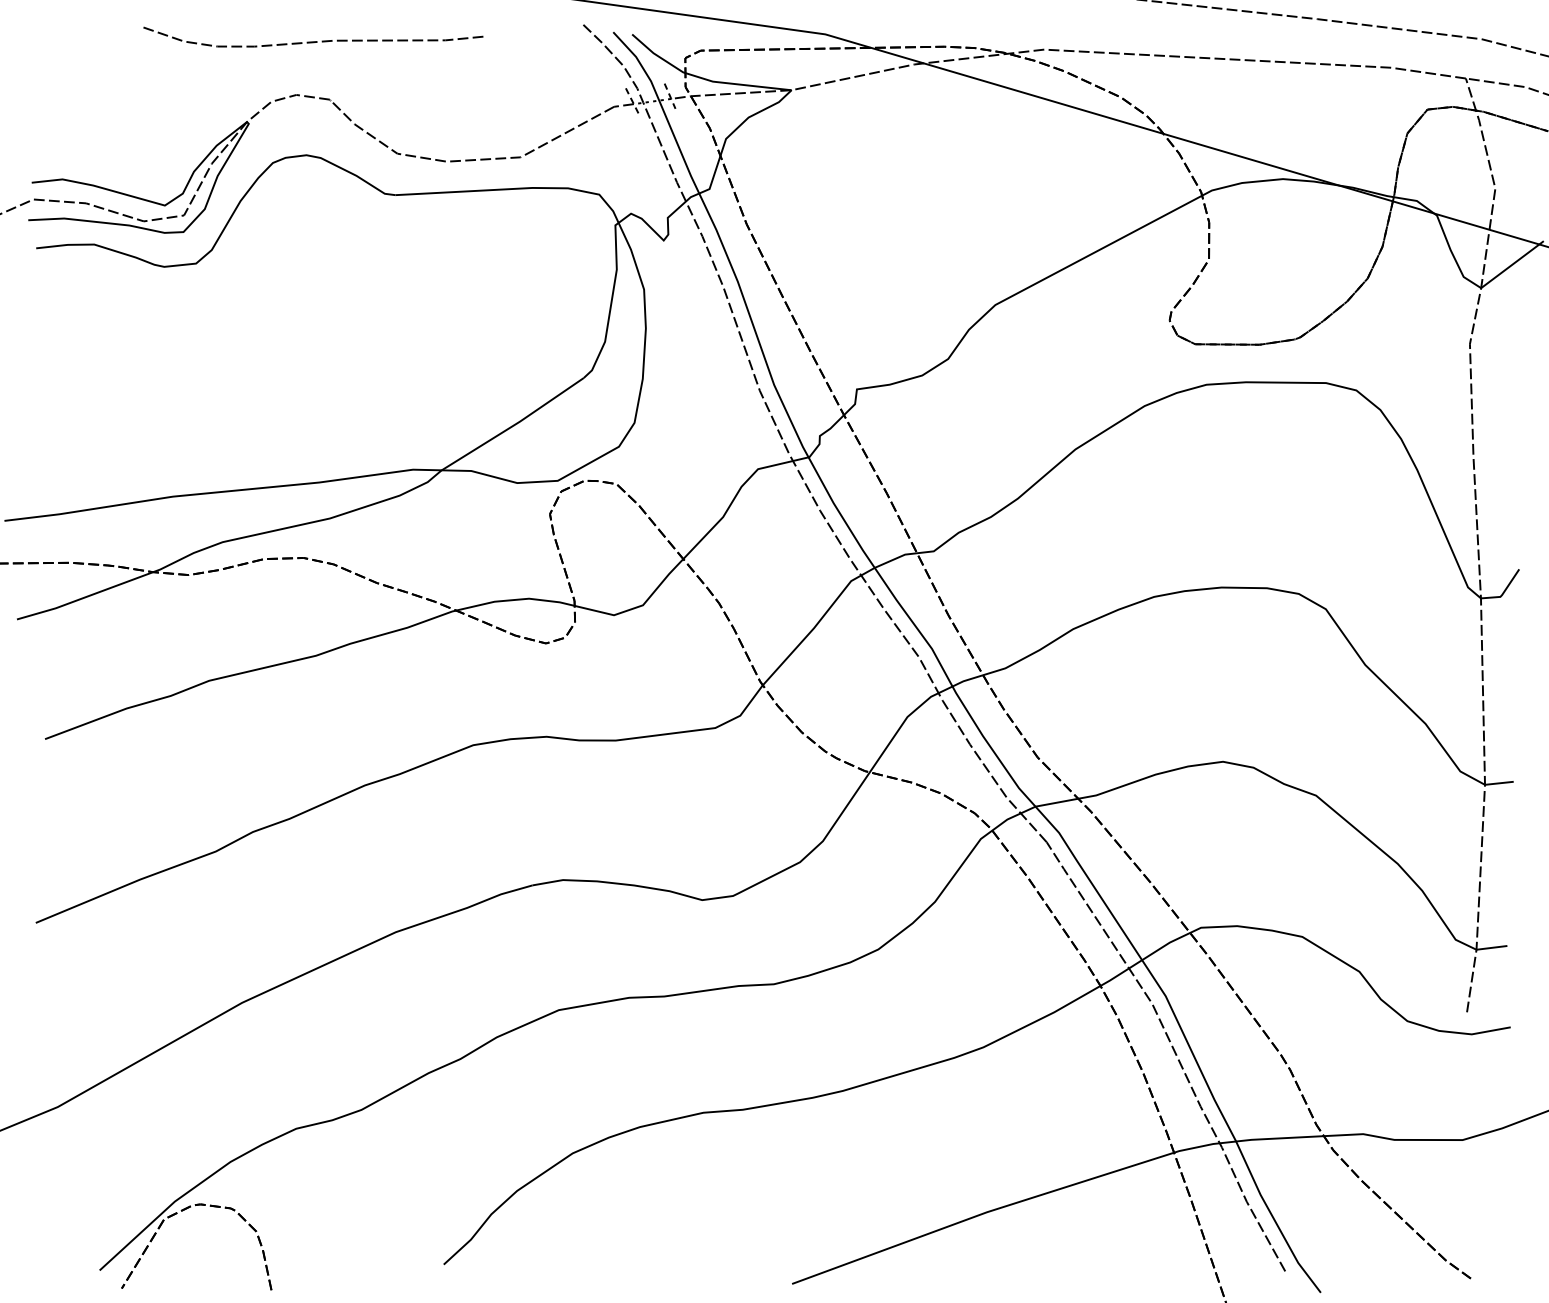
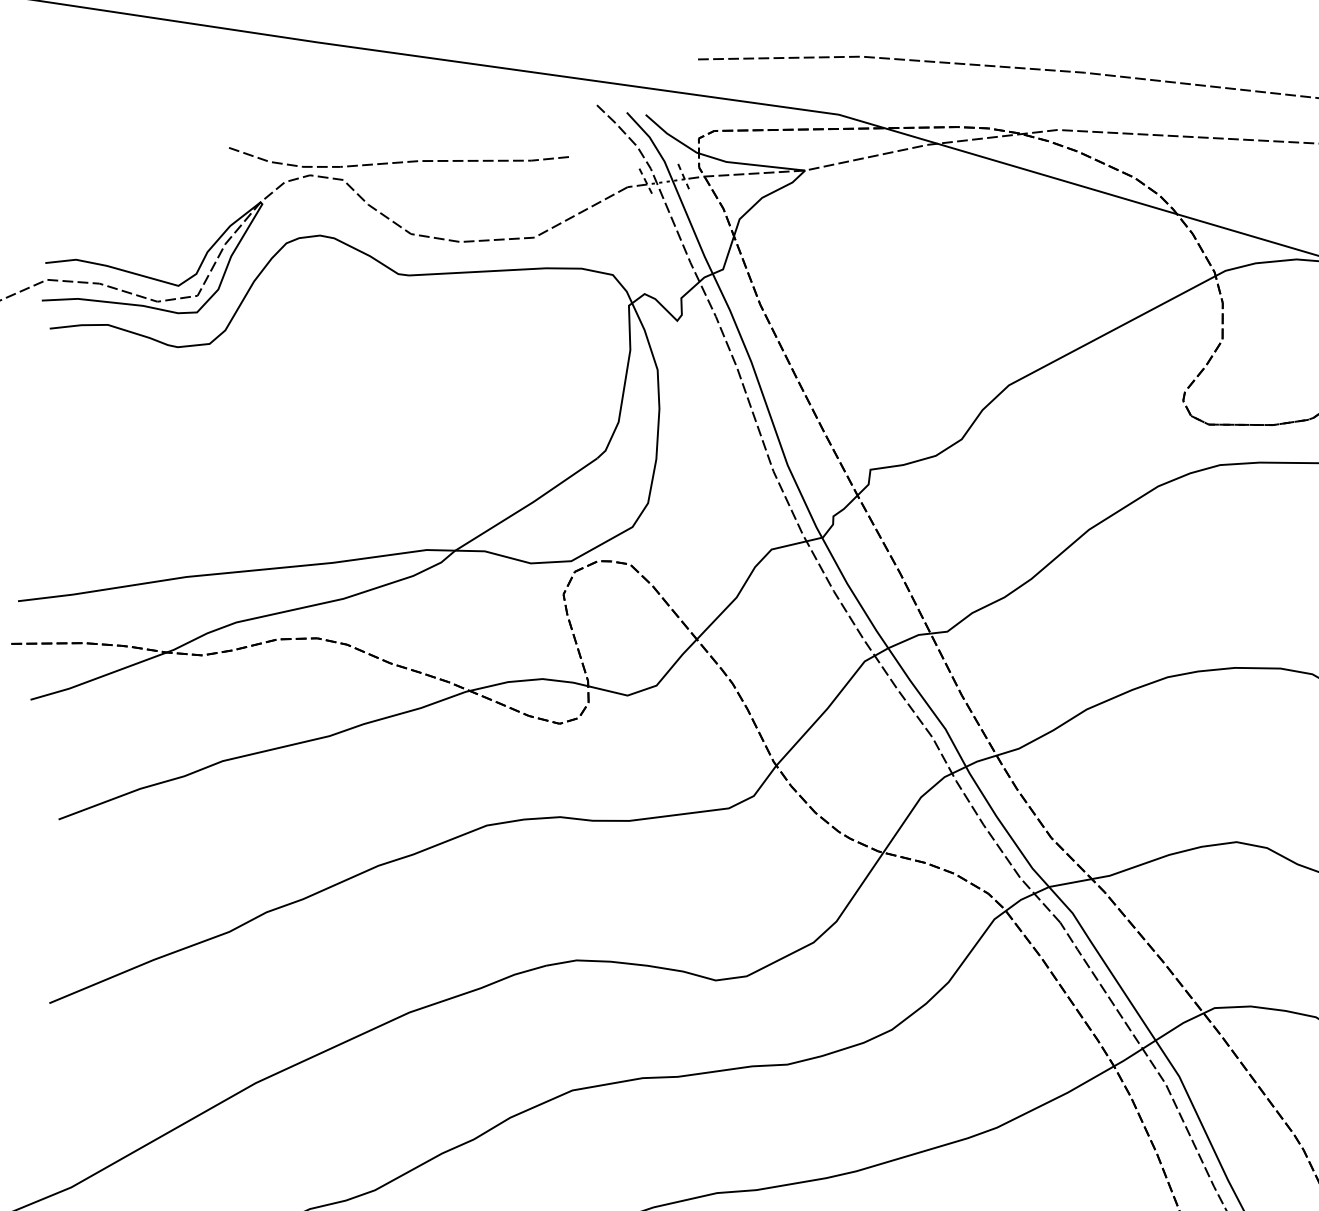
curve: (313, 41) -> (399, 161), moved

